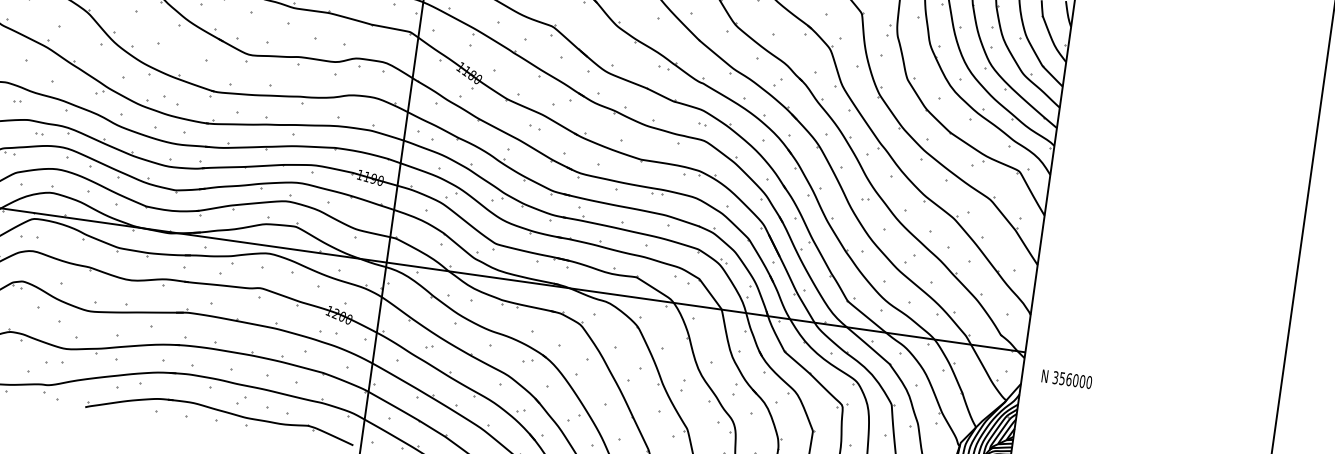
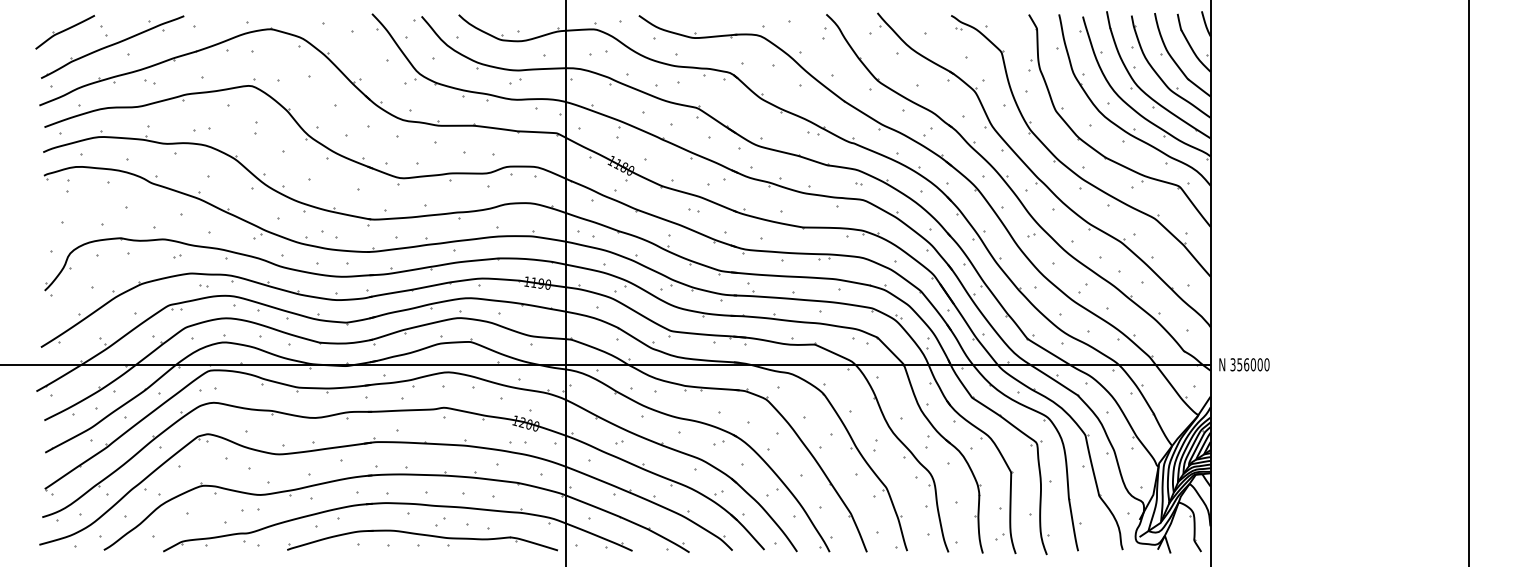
text: (1067, 379) -> (1244, 364), moved

